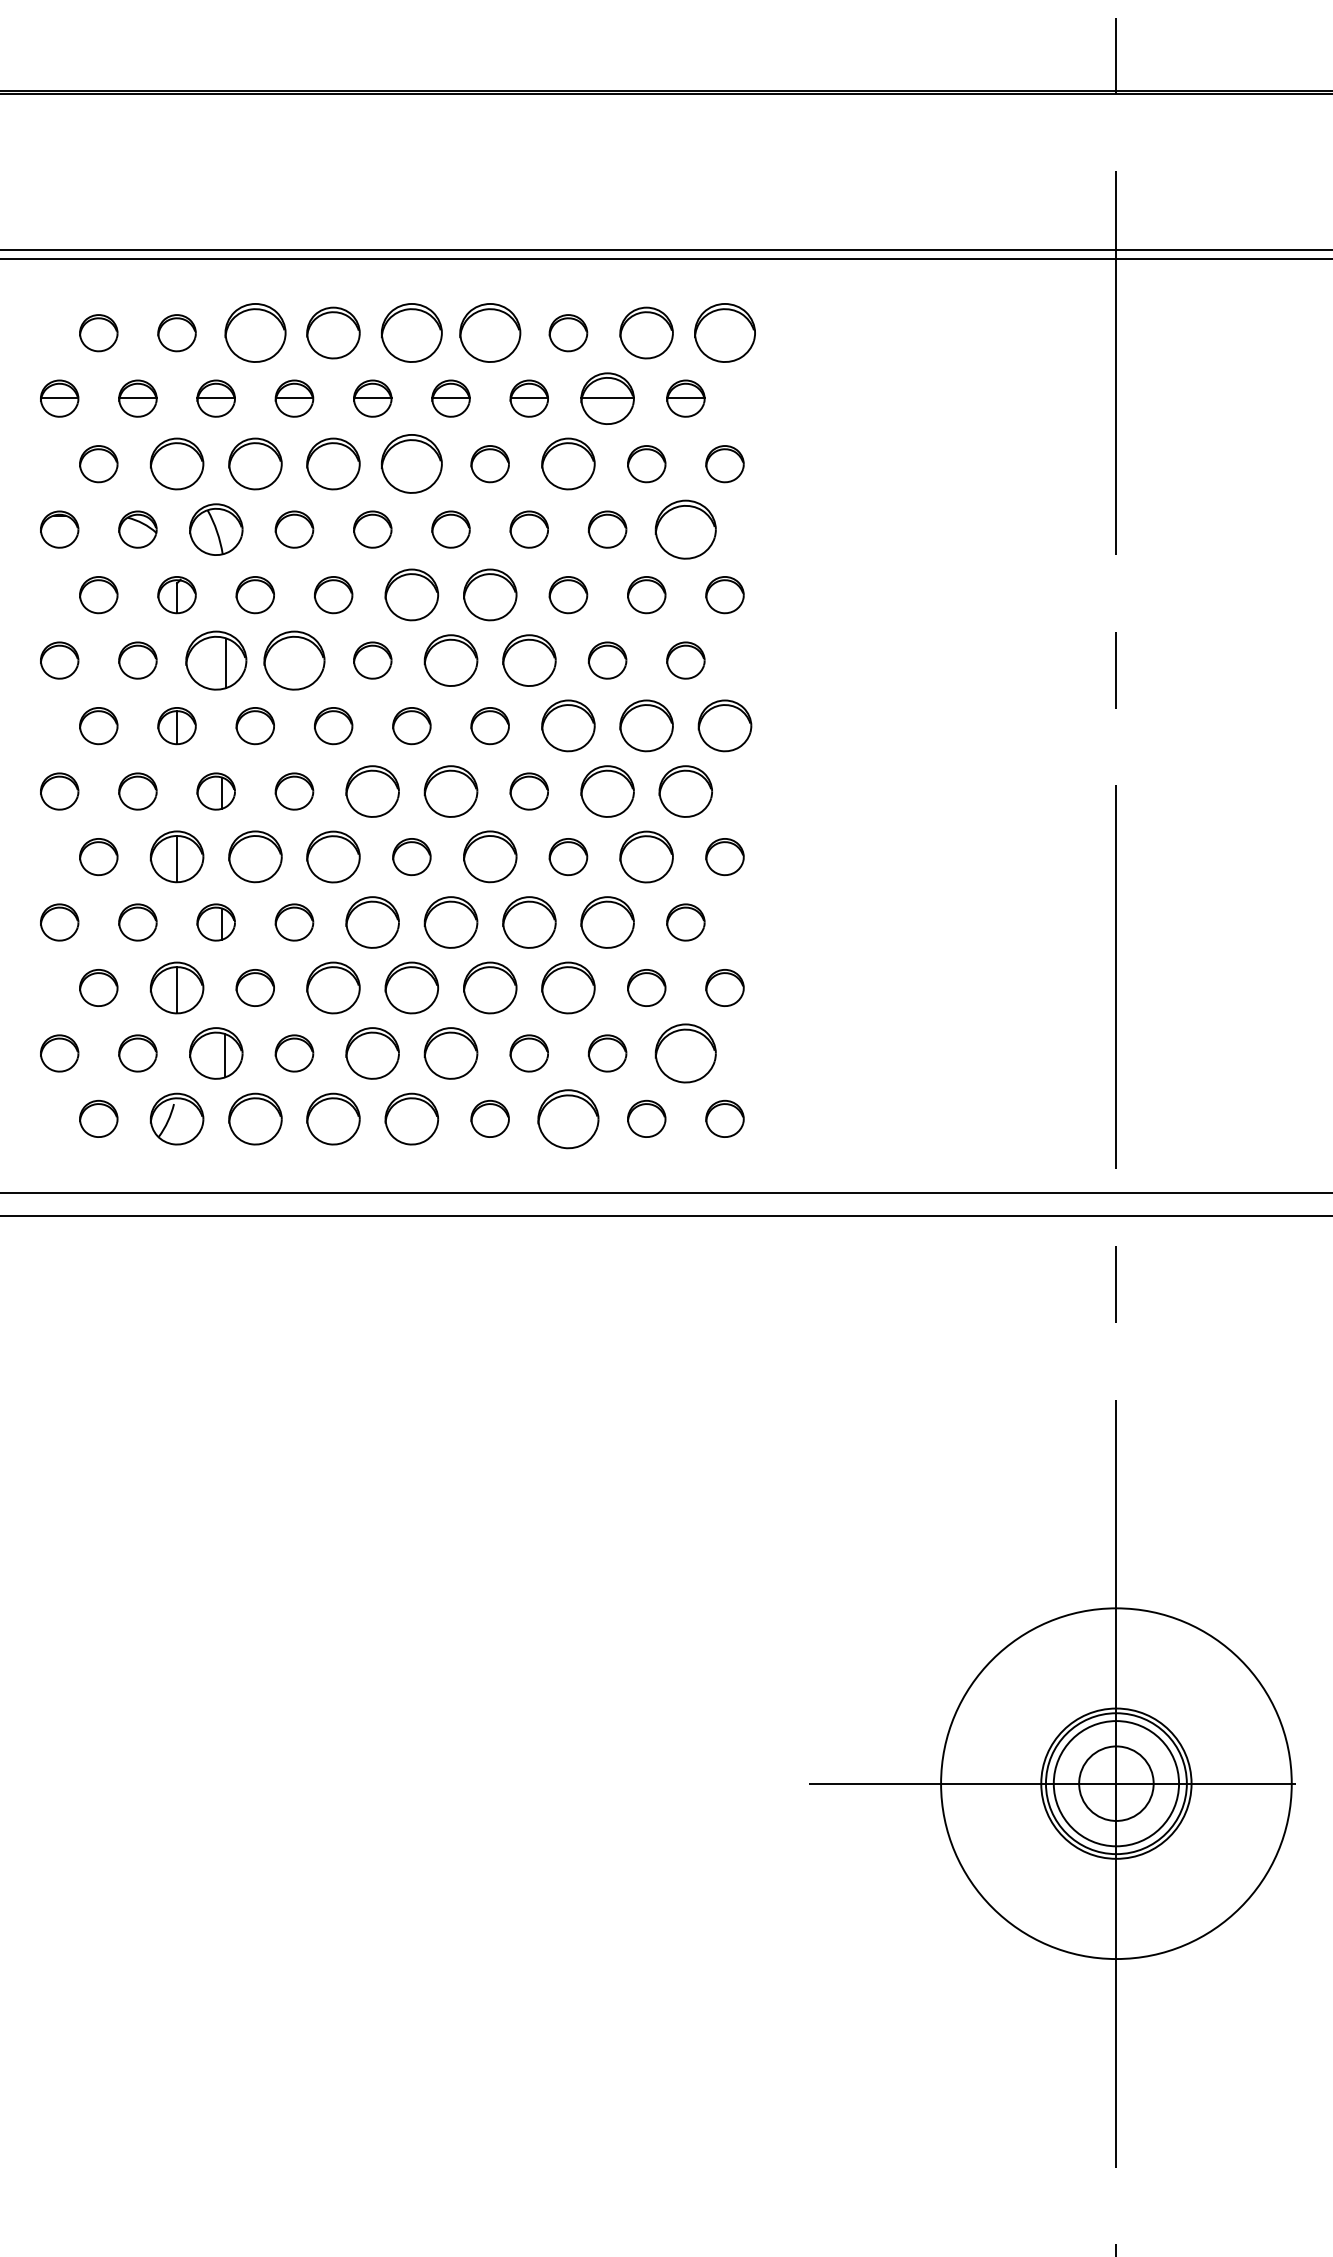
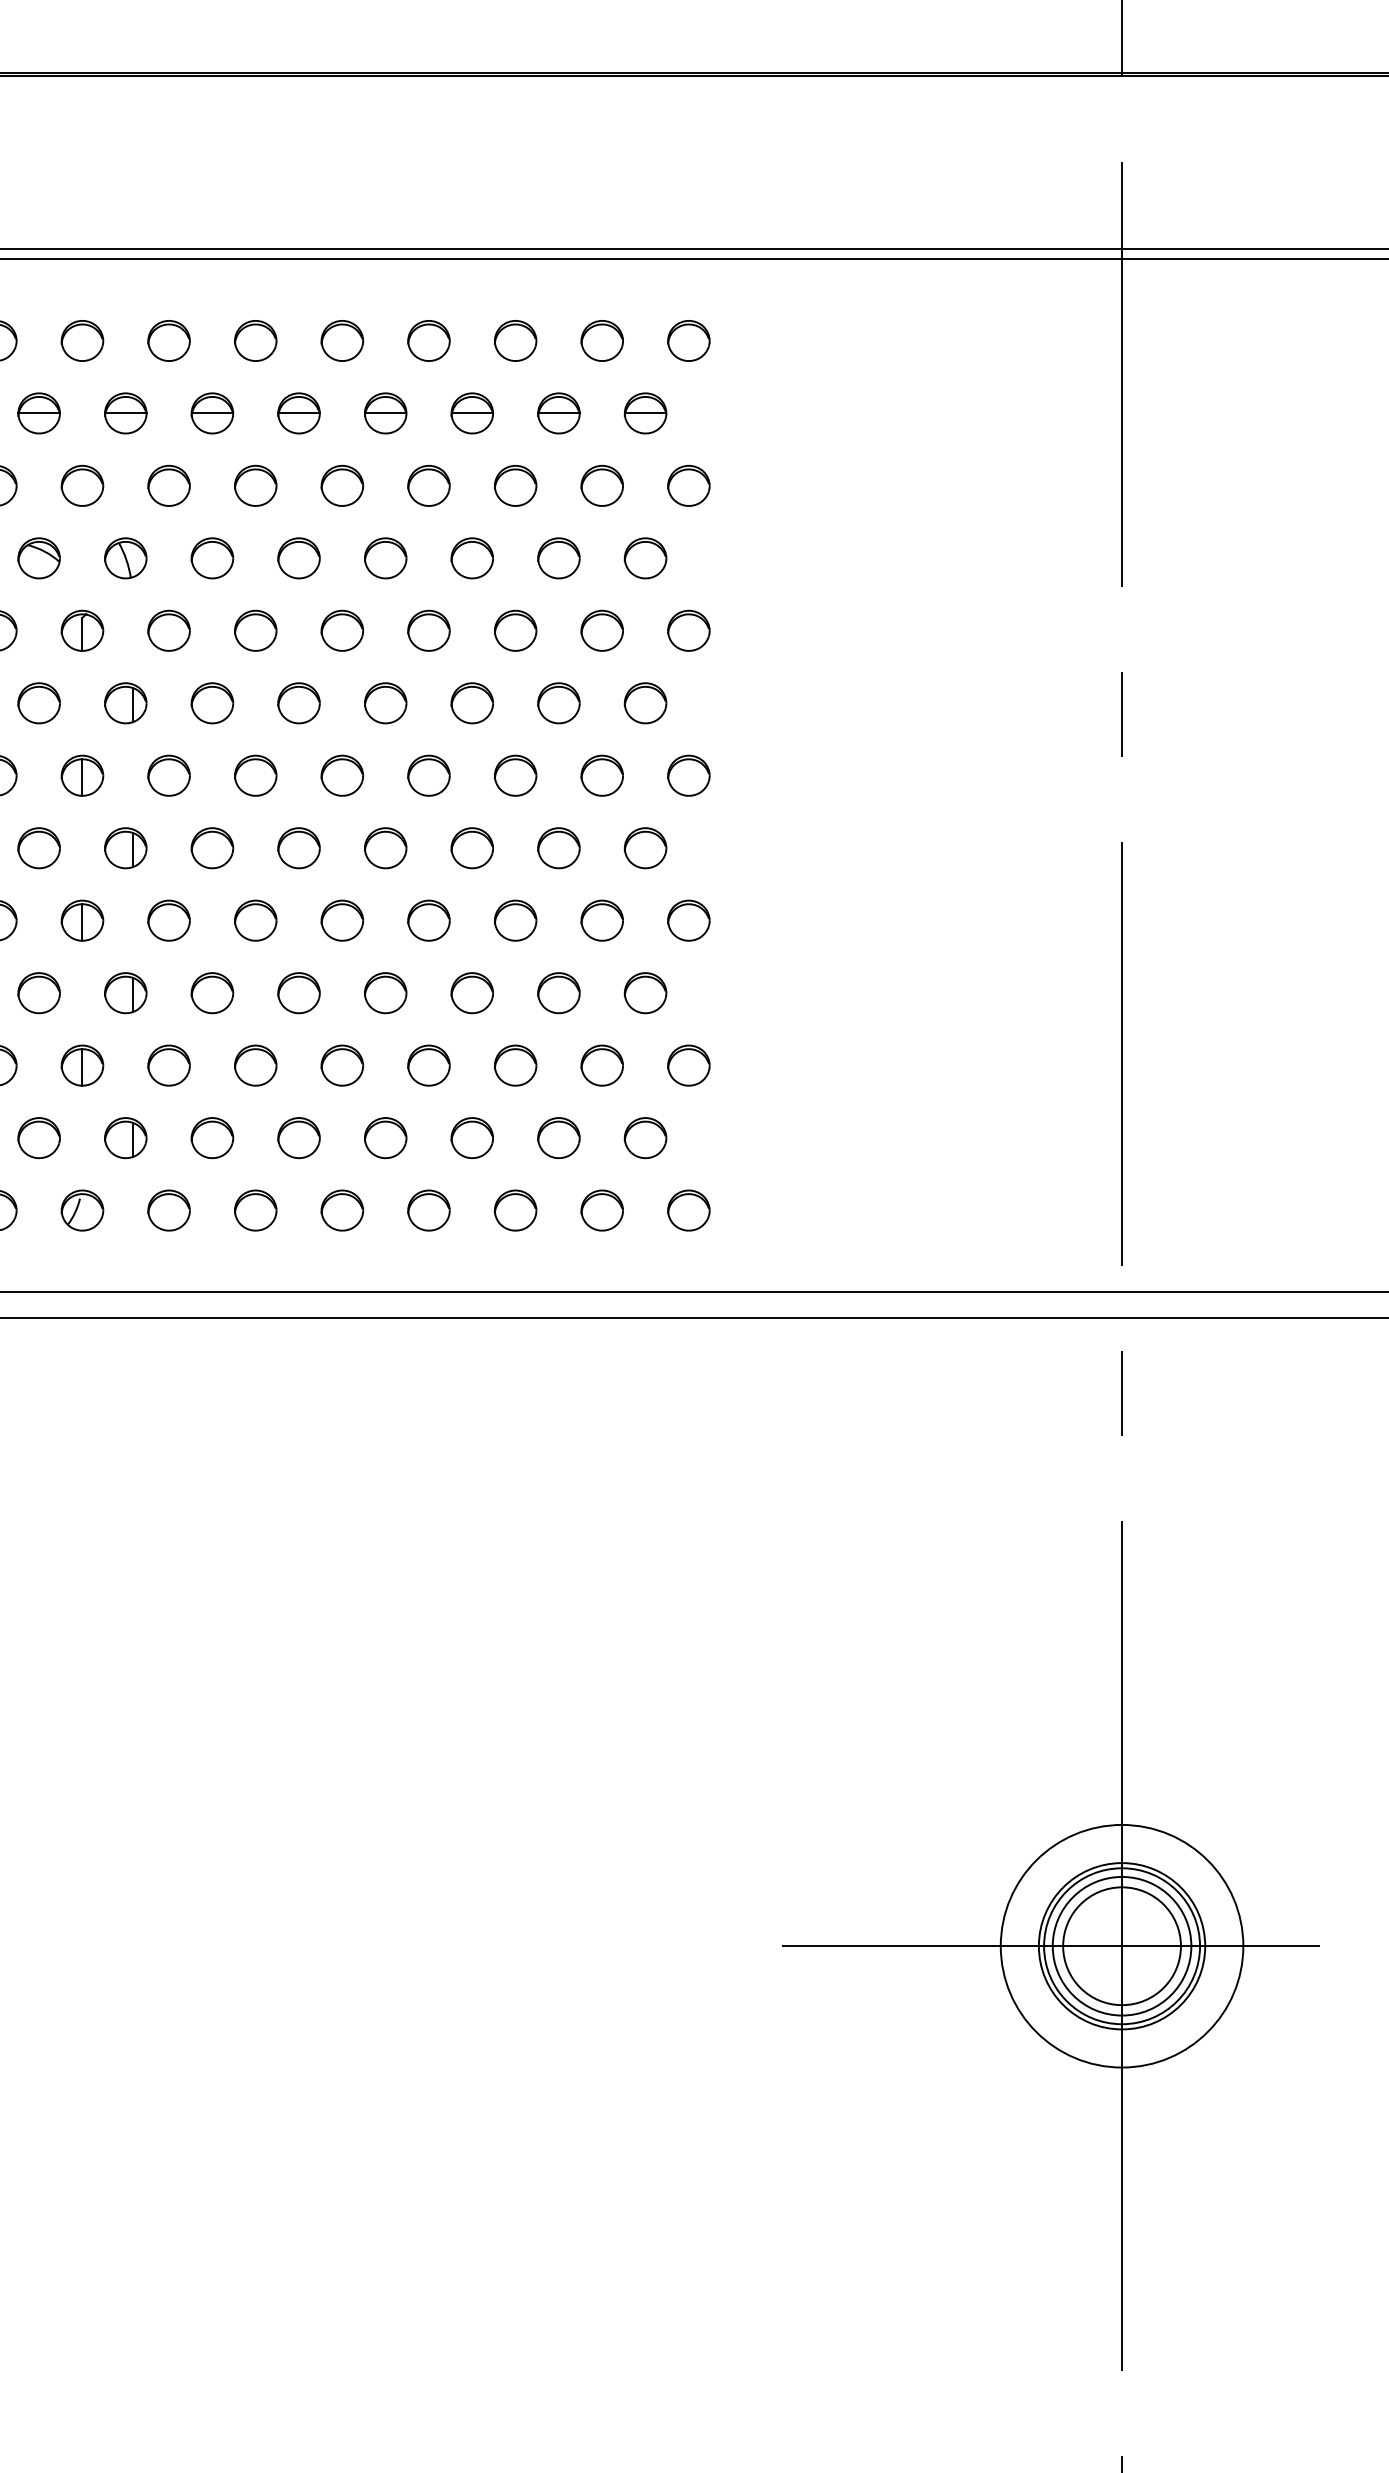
part: (254, 333) -> (168, 341), size x0.62
part: (333, 333) -> (255, 341), size x0.71
part: (411, 333) -> (341, 341), size x0.62
part: (489, 333) -> (428, 341), size x0.62
part: (646, 333) -> (602, 341), size x0.71
part: (724, 333) -> (688, 341), size x0.62
part: (607, 398) -> (558, 413), size x0.71
part: (176, 464) -> (81, 486), size x0.71
part: (254, 464) -> (168, 486), size x0.71
part: (333, 464) -> (255, 486), size x0.71
part: (411, 464) -> (341, 486), size x0.62
part: (568, 464) -> (515, 486), size x0.71
part: (215, 529) -> (125, 558), size x0.71
part: (685, 529) -> (645, 558), size x0.62
part: (411, 595) -> (341, 631), size x0.71
part: (489, 595) -> (428, 631), size x0.71
part: (215, 660) -> (125, 703), size x0.62
part: (294, 660) -> (212, 703), size x0.62
part: (450, 660) -> (385, 703), size x0.71
part: (528, 660) -> (471, 703), size x0.71
part: (568, 726) -> (515, 776), size x0.71
part: (646, 726) -> (602, 776), size x0.71
part: (724, 726) -> (688, 776), size x0.71
part: (372, 791) -> (298, 848), size x0.71
part: (450, 791) -> (385, 848), size x0.71
part: (607, 791) -> (558, 848), size x0.71
part: (685, 791) -> (645, 848), size x0.71
part: (333, 856) -> (255, 920), size x0.71
part: (646, 856) -> (602, 920), size x0.71
part: (176, 857) -> (81, 921), size x0.71
part: (254, 857) -> (168, 921), size x0.71
part: (489, 857) -> (428, 921), size x0.71
part: (372, 922) -> (298, 993), size x0.71
part: (450, 922) -> (385, 993), size x0.71
part: (528, 922) -> (471, 993), size x0.71
part: (607, 922) -> (558, 993), size x0.71
part: (176, 987) -> (81, 1065), size x0.71
part: (333, 987) -> (255, 1065), size x0.71
part: (411, 987) -> (341, 1065), size x0.71
part: (489, 987) -> (428, 1065), size x0.71
part: (568, 987) -> (515, 1065), size x0.71
part: (215, 1053) -> (125, 1138), size x0.71
part: (372, 1053) -> (298, 1138), size x0.71
part: (450, 1053) -> (385, 1138), size x0.71
part: (685, 1053) -> (645, 1138), size x0.62
part: (176, 1118) -> (81, 1210), size x0.71
part: (254, 1118) -> (168, 1210), size x0.71
part: (333, 1118) -> (255, 1210), size x0.71
part: (411, 1118) -> (341, 1210), size x0.71
part: (568, 1118) -> (515, 1210), size x0.62
circle: (1116, 1783) -> (1122, 1946), size x0.62
circle: (1116, 1783) -> (1122, 1946), size x1.43

